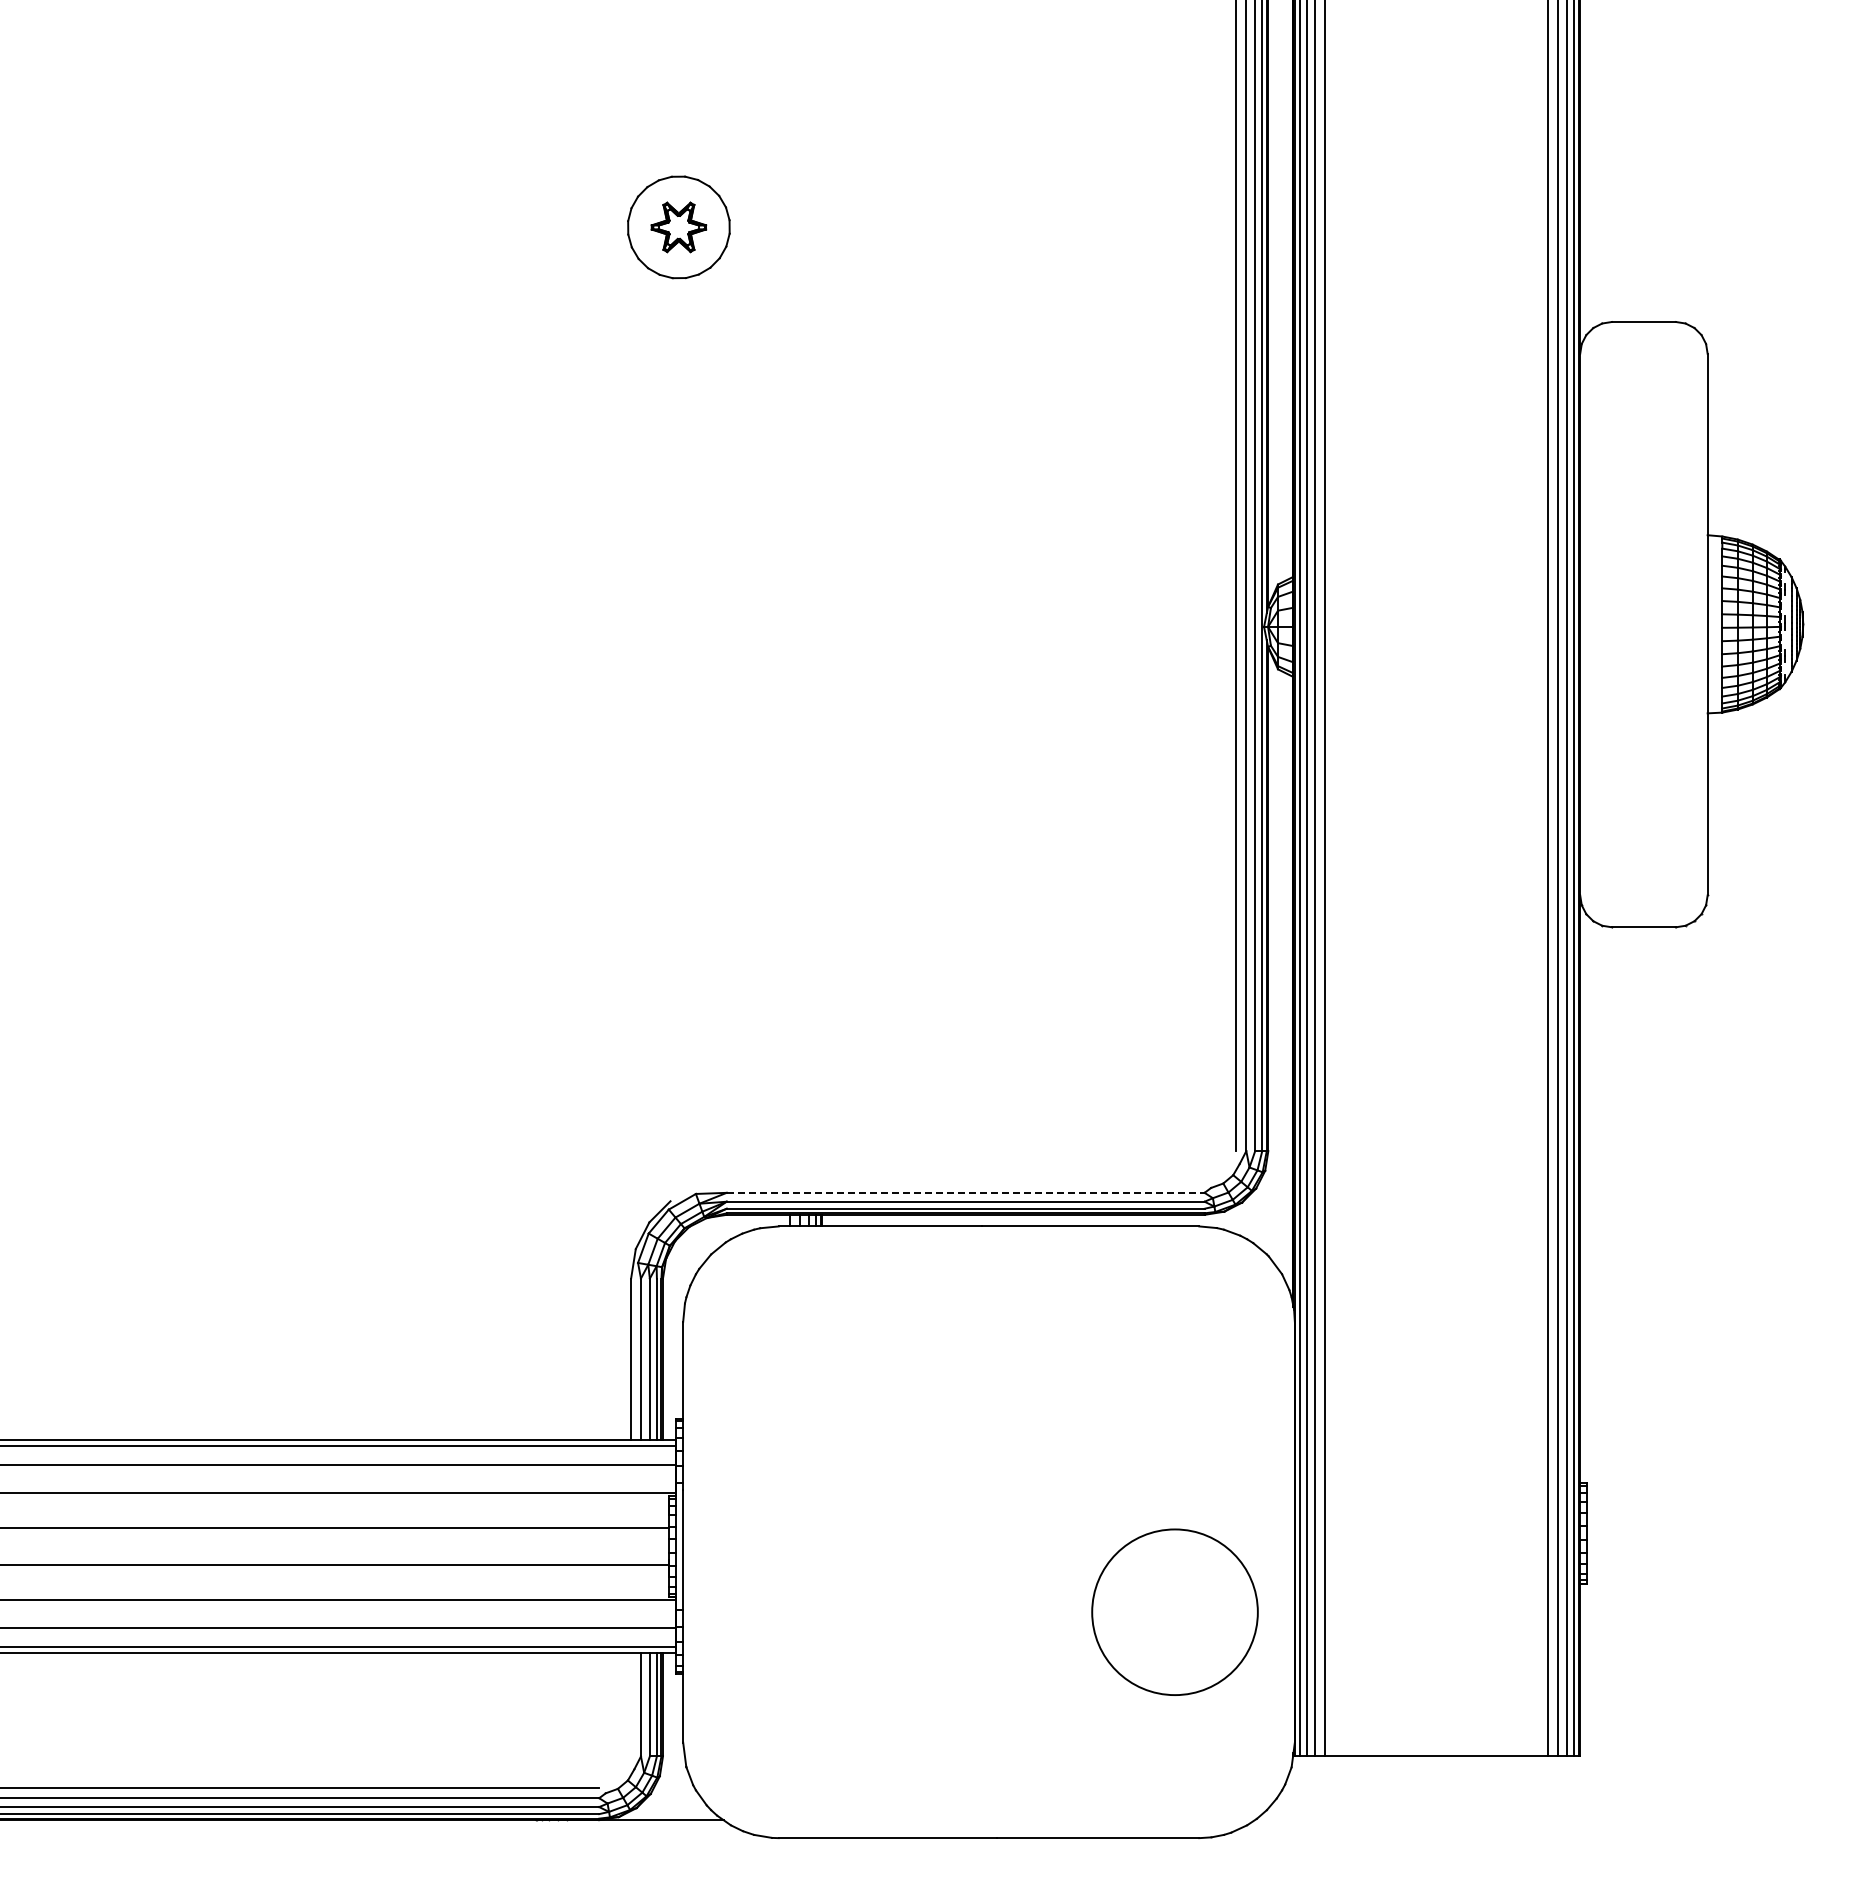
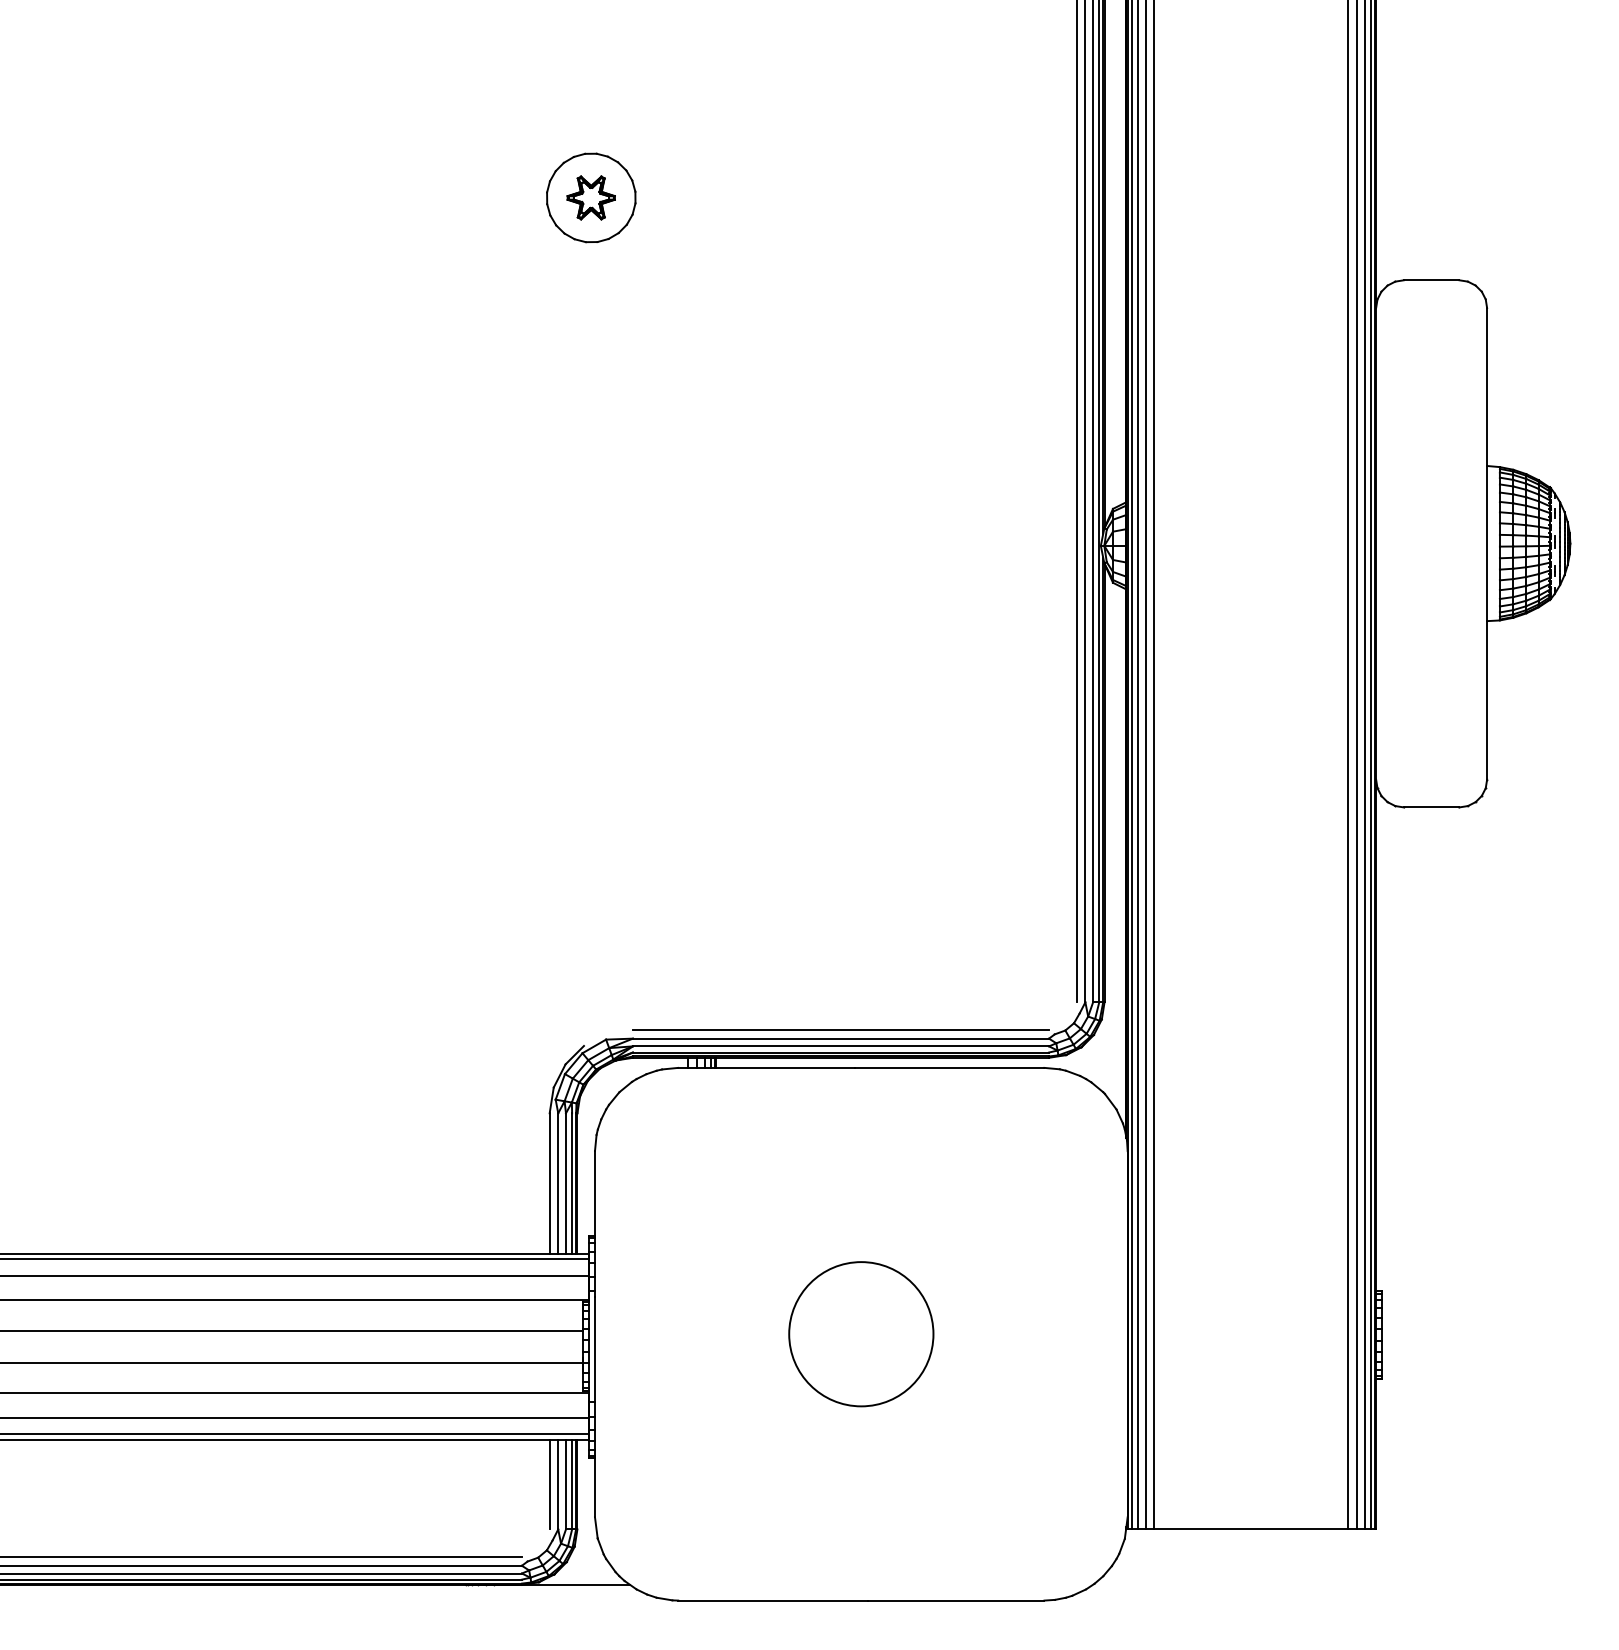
line: (965, 1183) -> (840, 1030), added
line: (965, 1192) -> (840, 1038), dashed -> solid
circle: (1174, 1611) -> (860, 1333), moved
line: (631, 1704) -> (550, 1484), added

